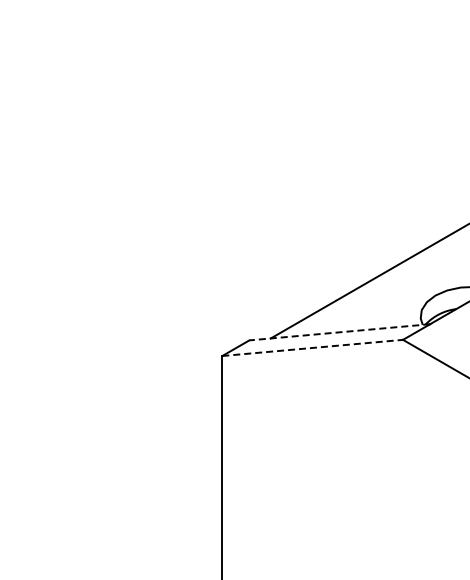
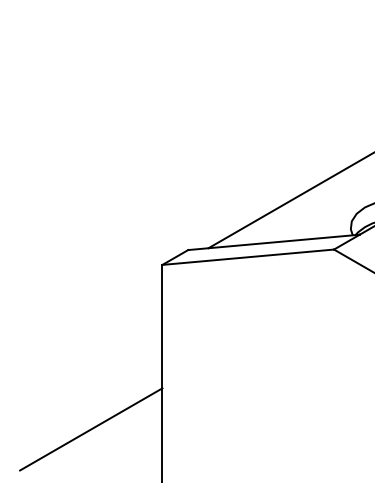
line: (339, 332) -> (273, 242), dashed -> solid
line: (312, 347) -> (248, 256), dashed -> solid
line: (147, 529) -> (91, 429), added

